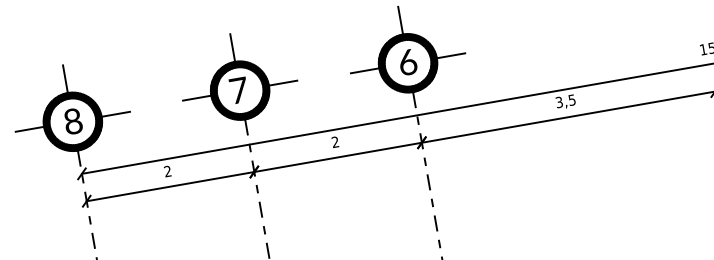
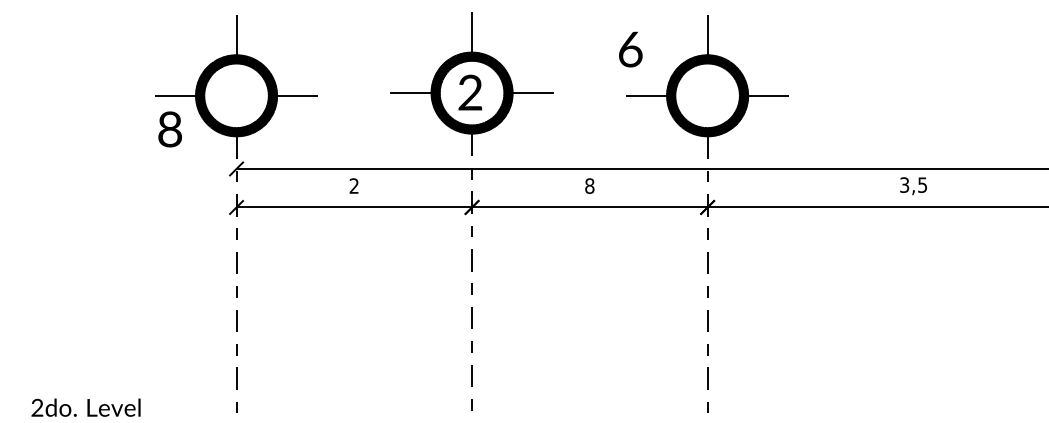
text: (407, 62) -> (630, 49), moved
text: (238, 90) -> (470, 92), 7 -> 2
text: (72, 121) -> (169, 129), moved
text: (335, 141) -> (589, 185), 2 -> 8

